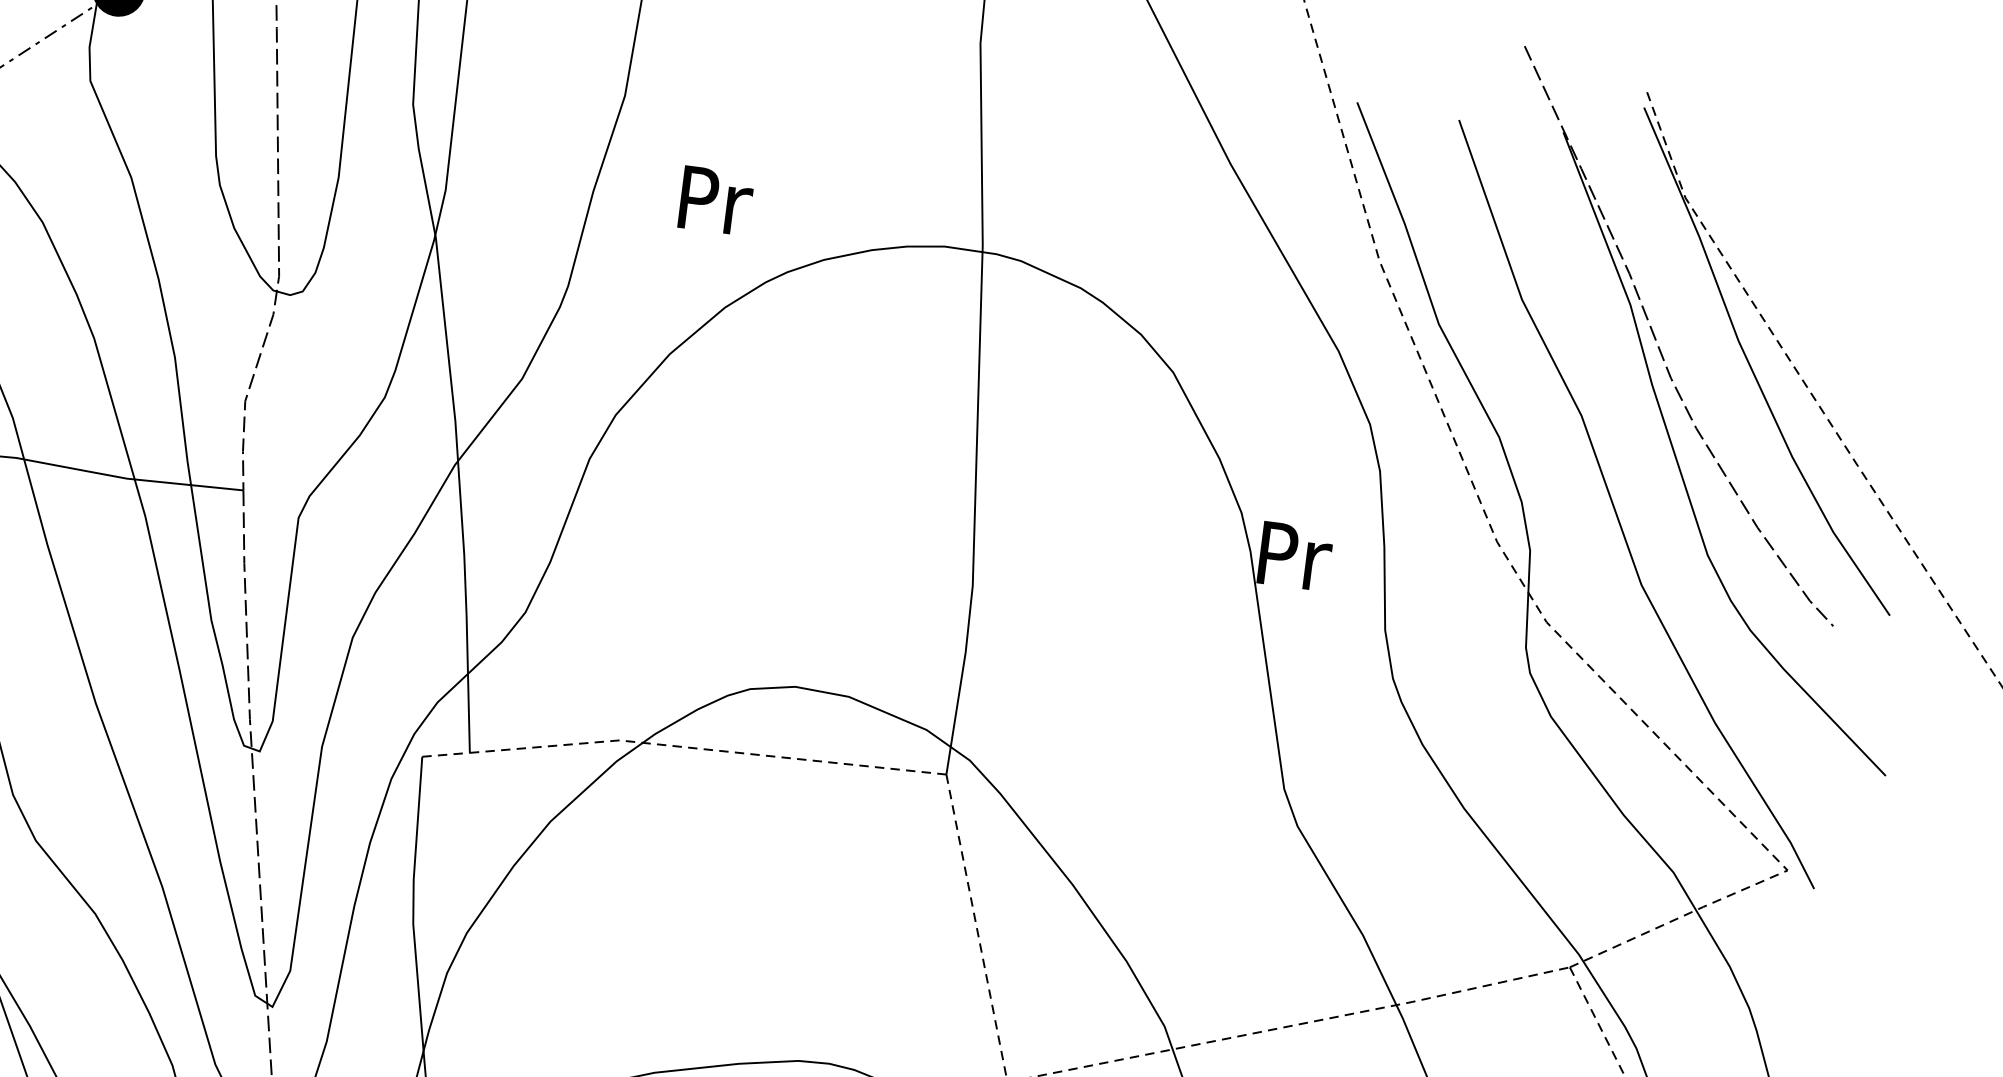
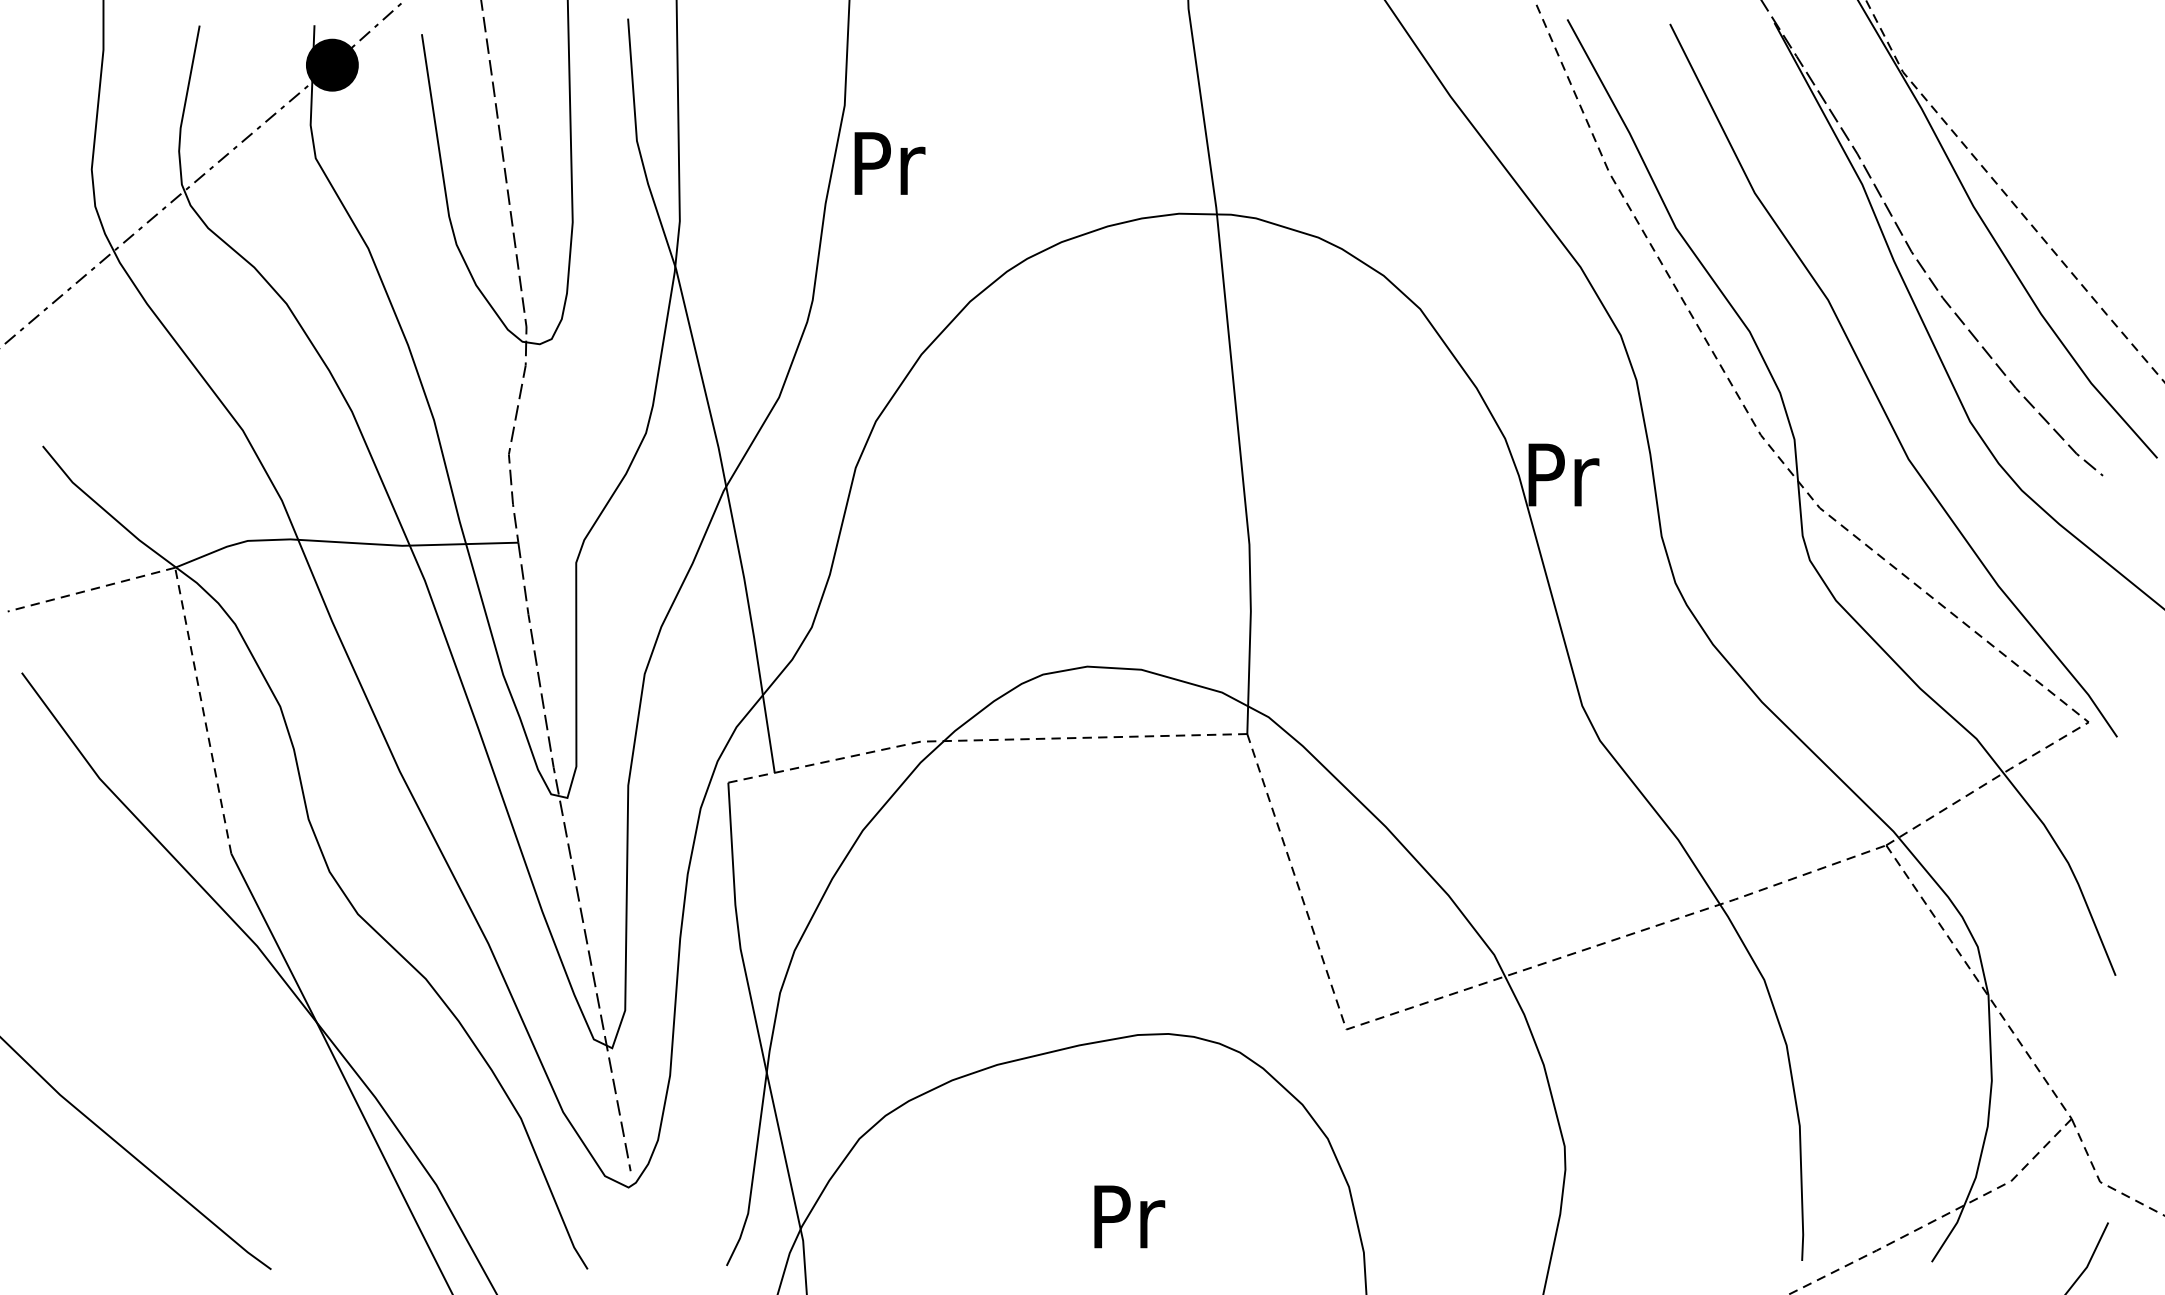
text: (715, 200) -> (889, 163), moved

